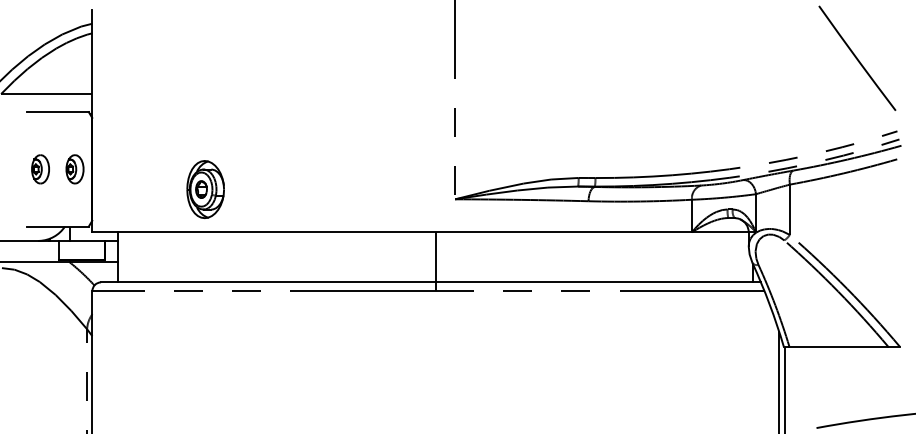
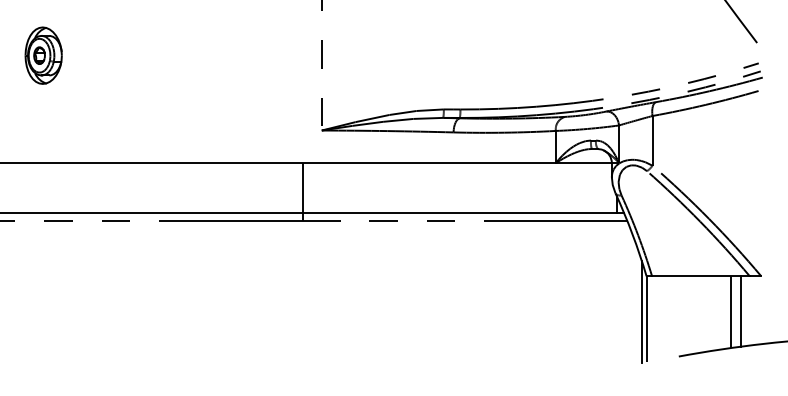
part: (205, 189) -> (43, 55), moved
line: (869, 382) -> (731, 311), added
line: (879, 382) -> (741, 311), added

